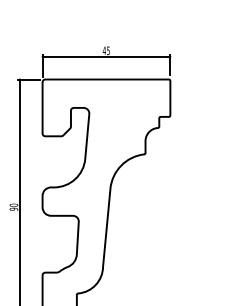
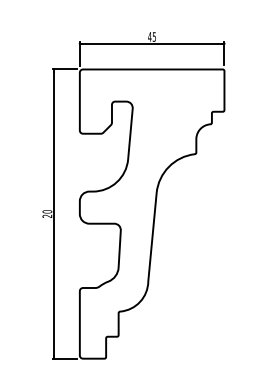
text: (13, 209) -> (47, 216), 90 -> 20

